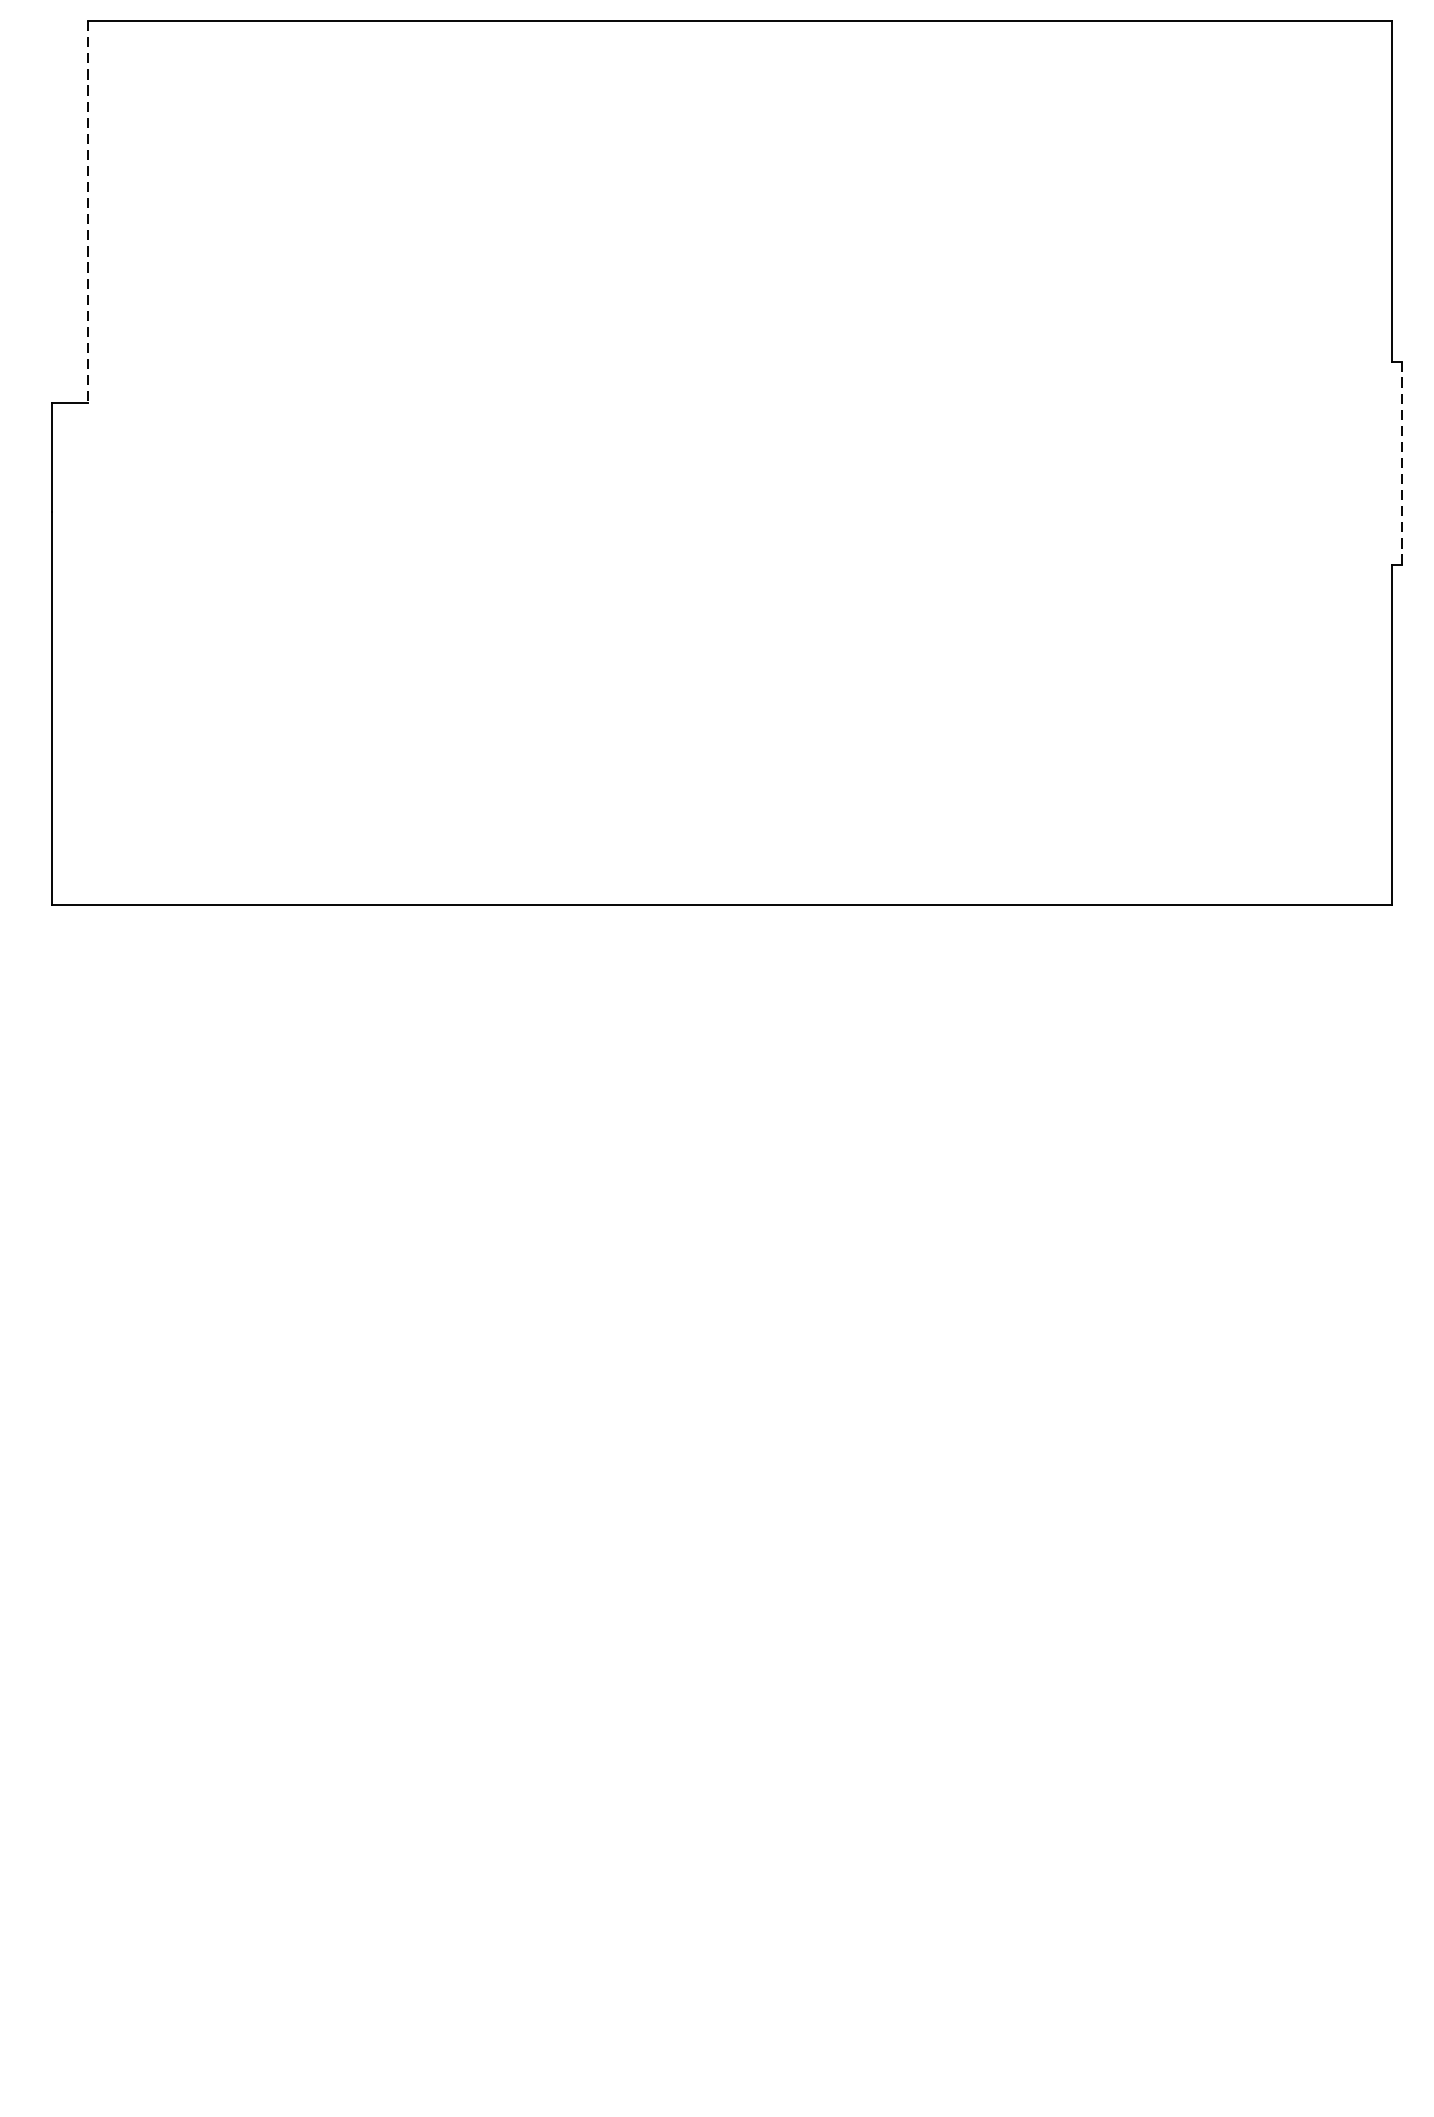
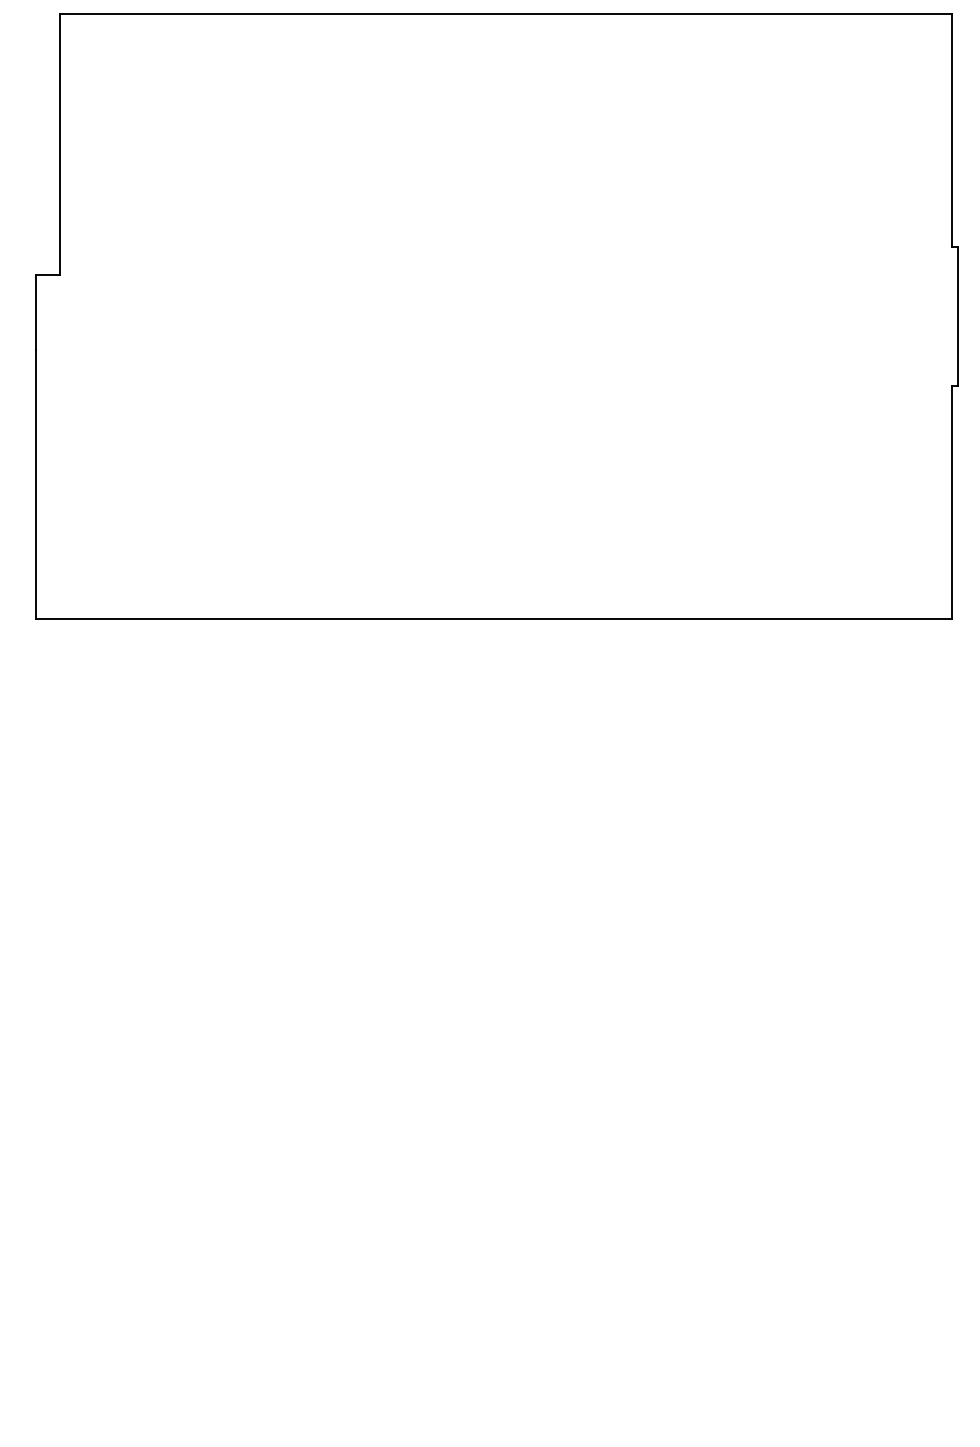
line: (88, 213) -> (60, 145), dashed -> solid
line: (1400, 463) -> (957, 316), dashed -> solid

